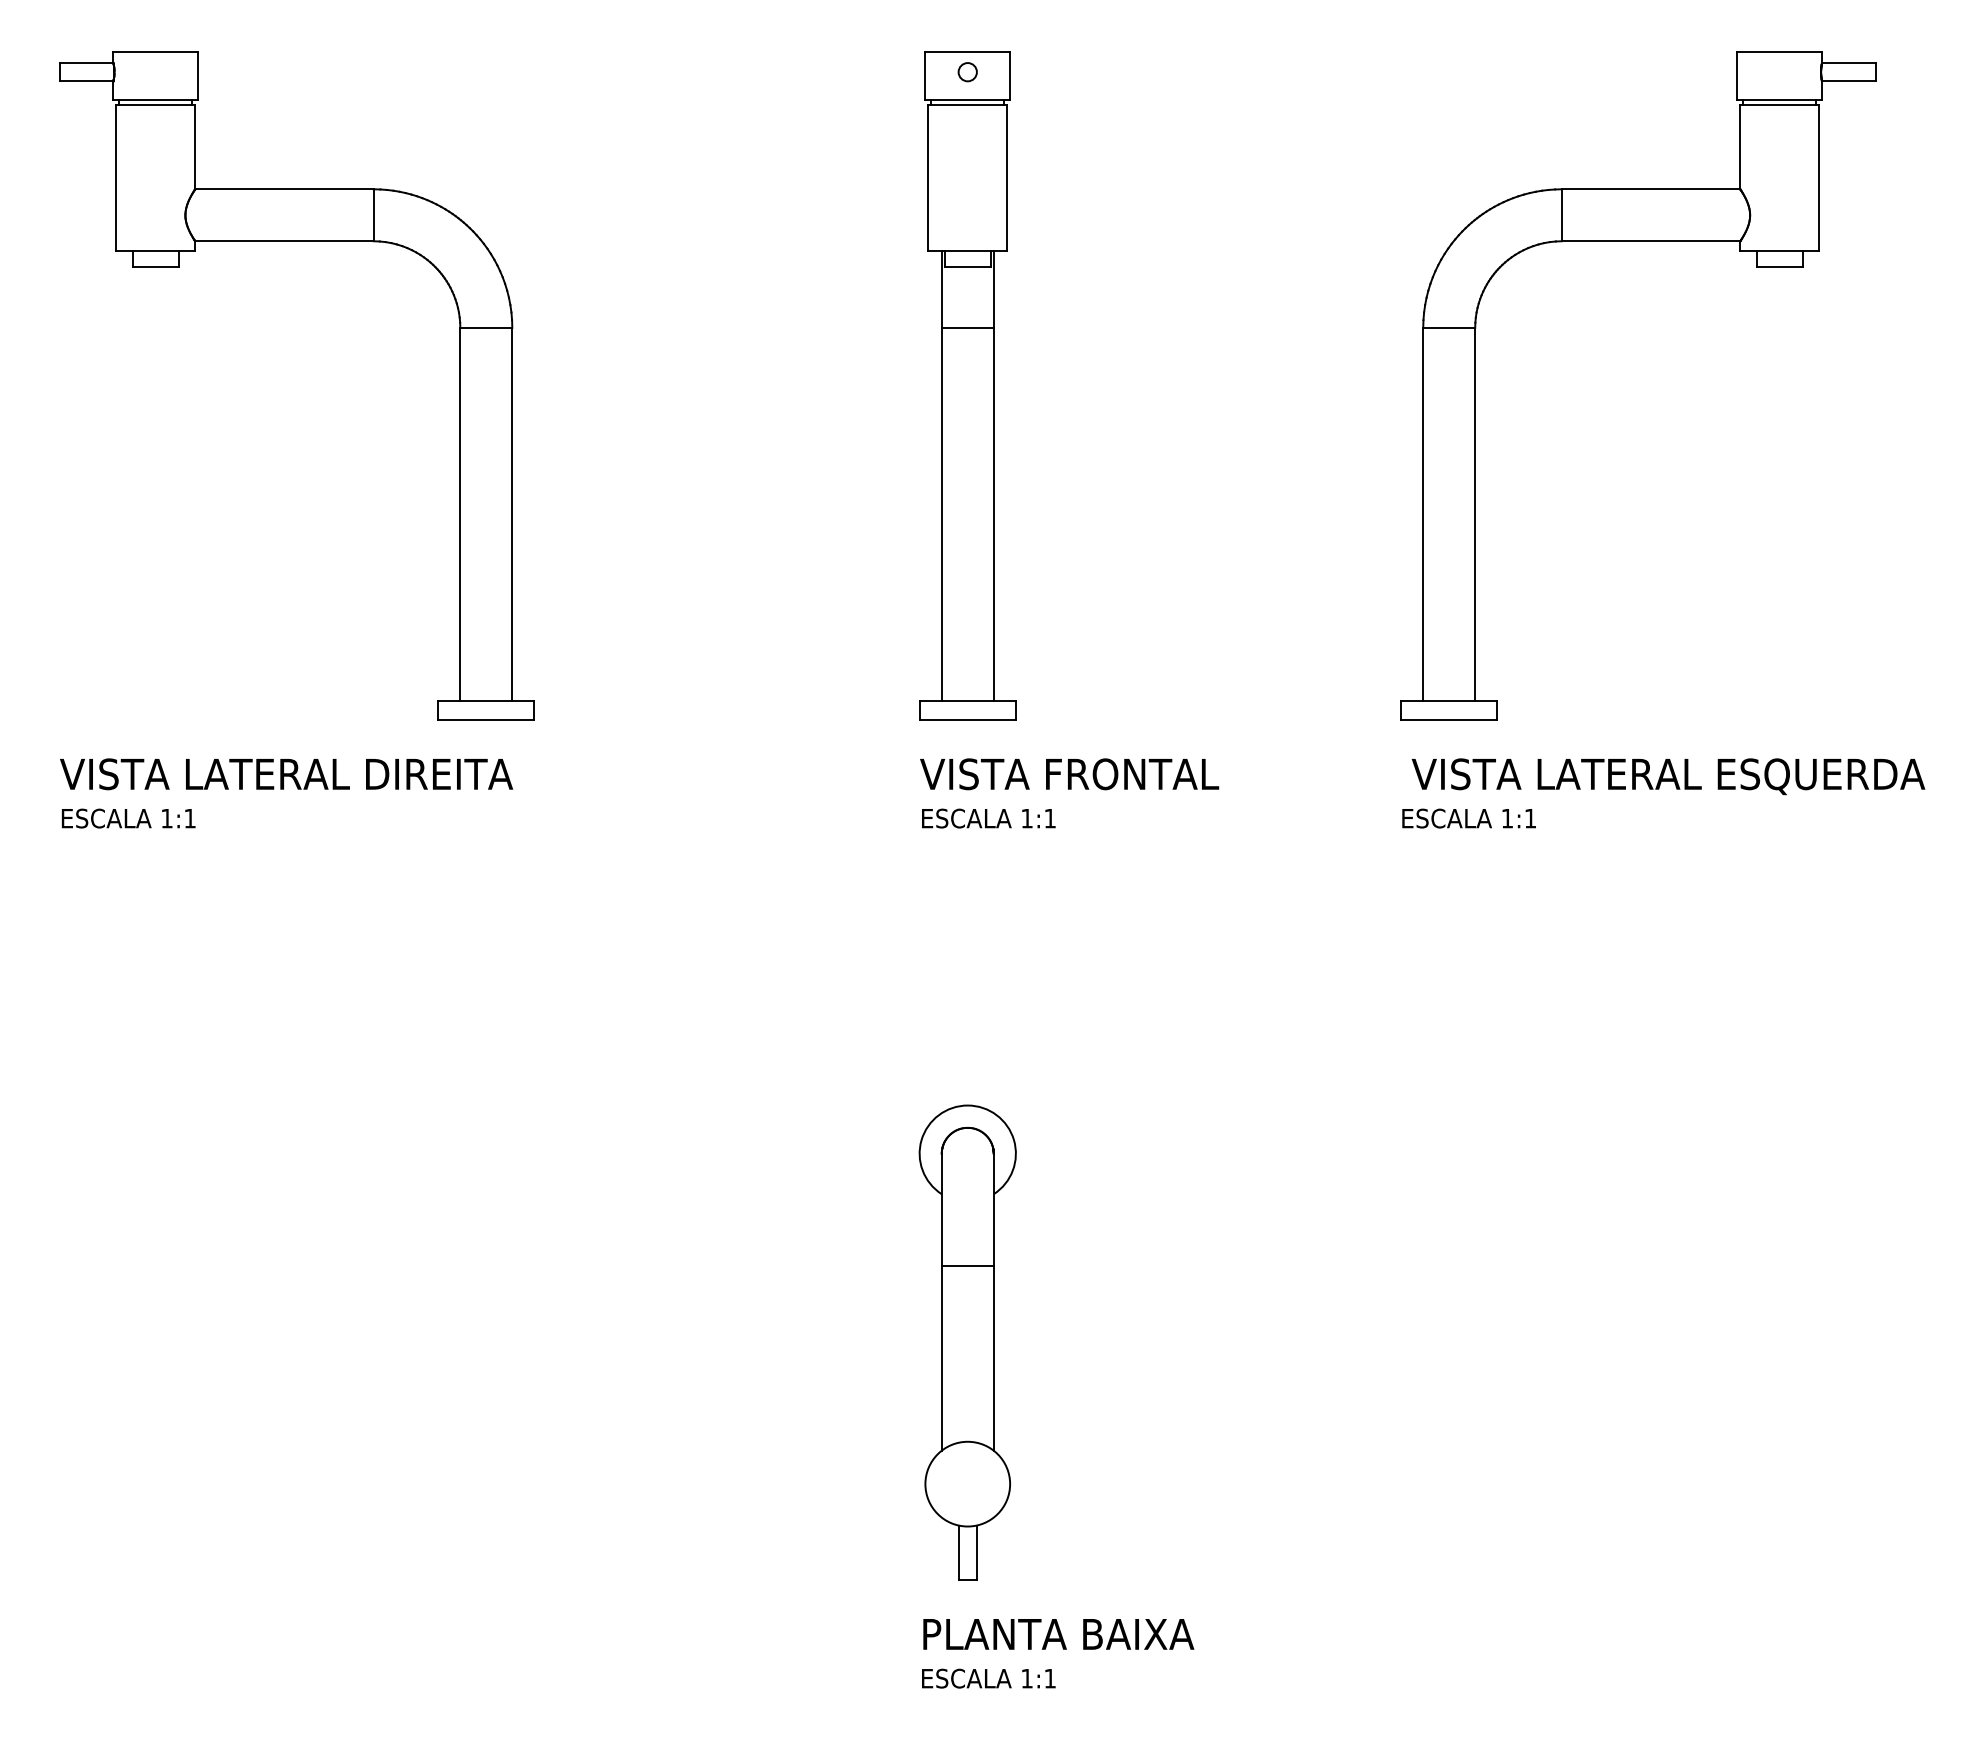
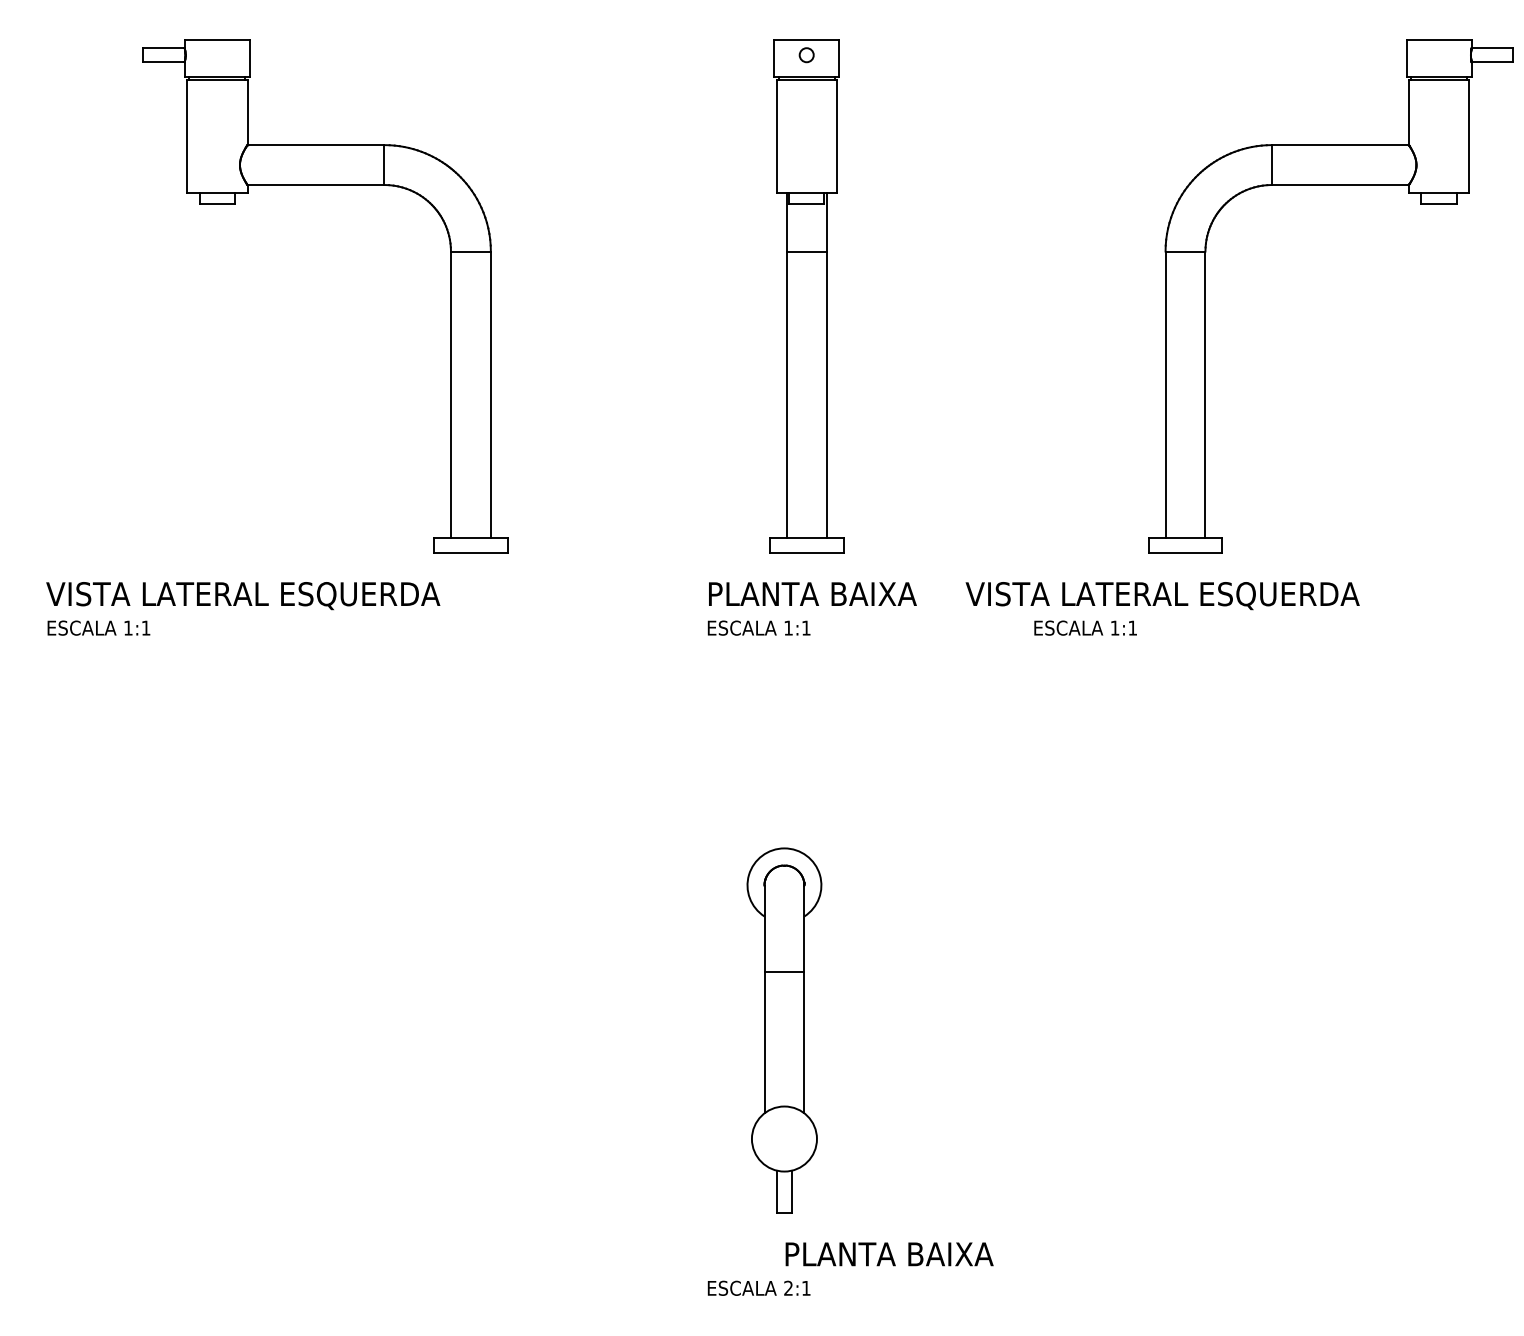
part: (296, 241) -> (325, 185), moved
part: (1638, 241) -> (1330, 185), moved
part: (967, 385) -> (806, 295), moved
text: (1069, 774) -> (821, 594), VISTA FRONTAL -> PLANTA BAIXA
text: (471, 776) -> (362, 595), VISTA LATERAL DIREITA -> VISTA LATERAL ESQUERDA
text: (1668, 776) -> (1162, 595), moved
text: (1468, 818) -> (1085, 628), moved
part: (967, 1342) -> (784, 1030), moved
text: (1058, 1634) -> (889, 1254), moved
text: (1026, 1678) -> (788, 1288), 1:1 -> 2:1

